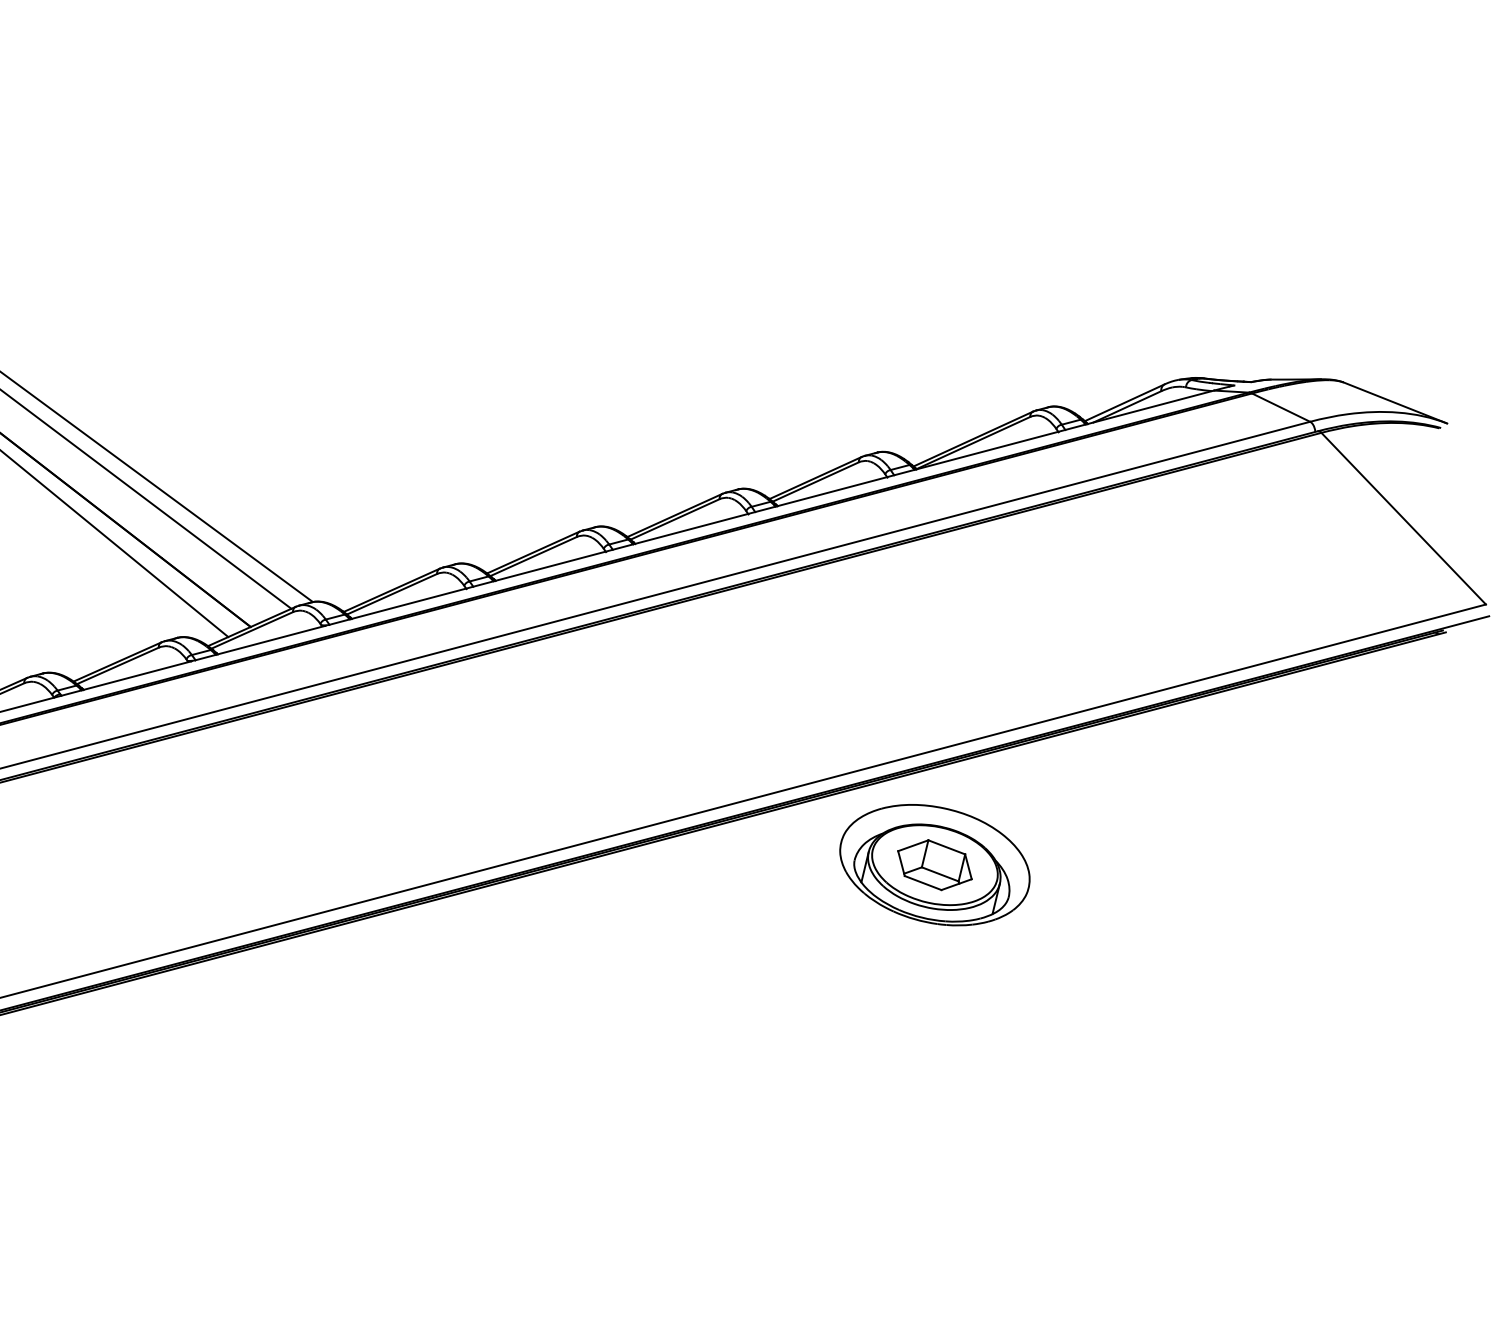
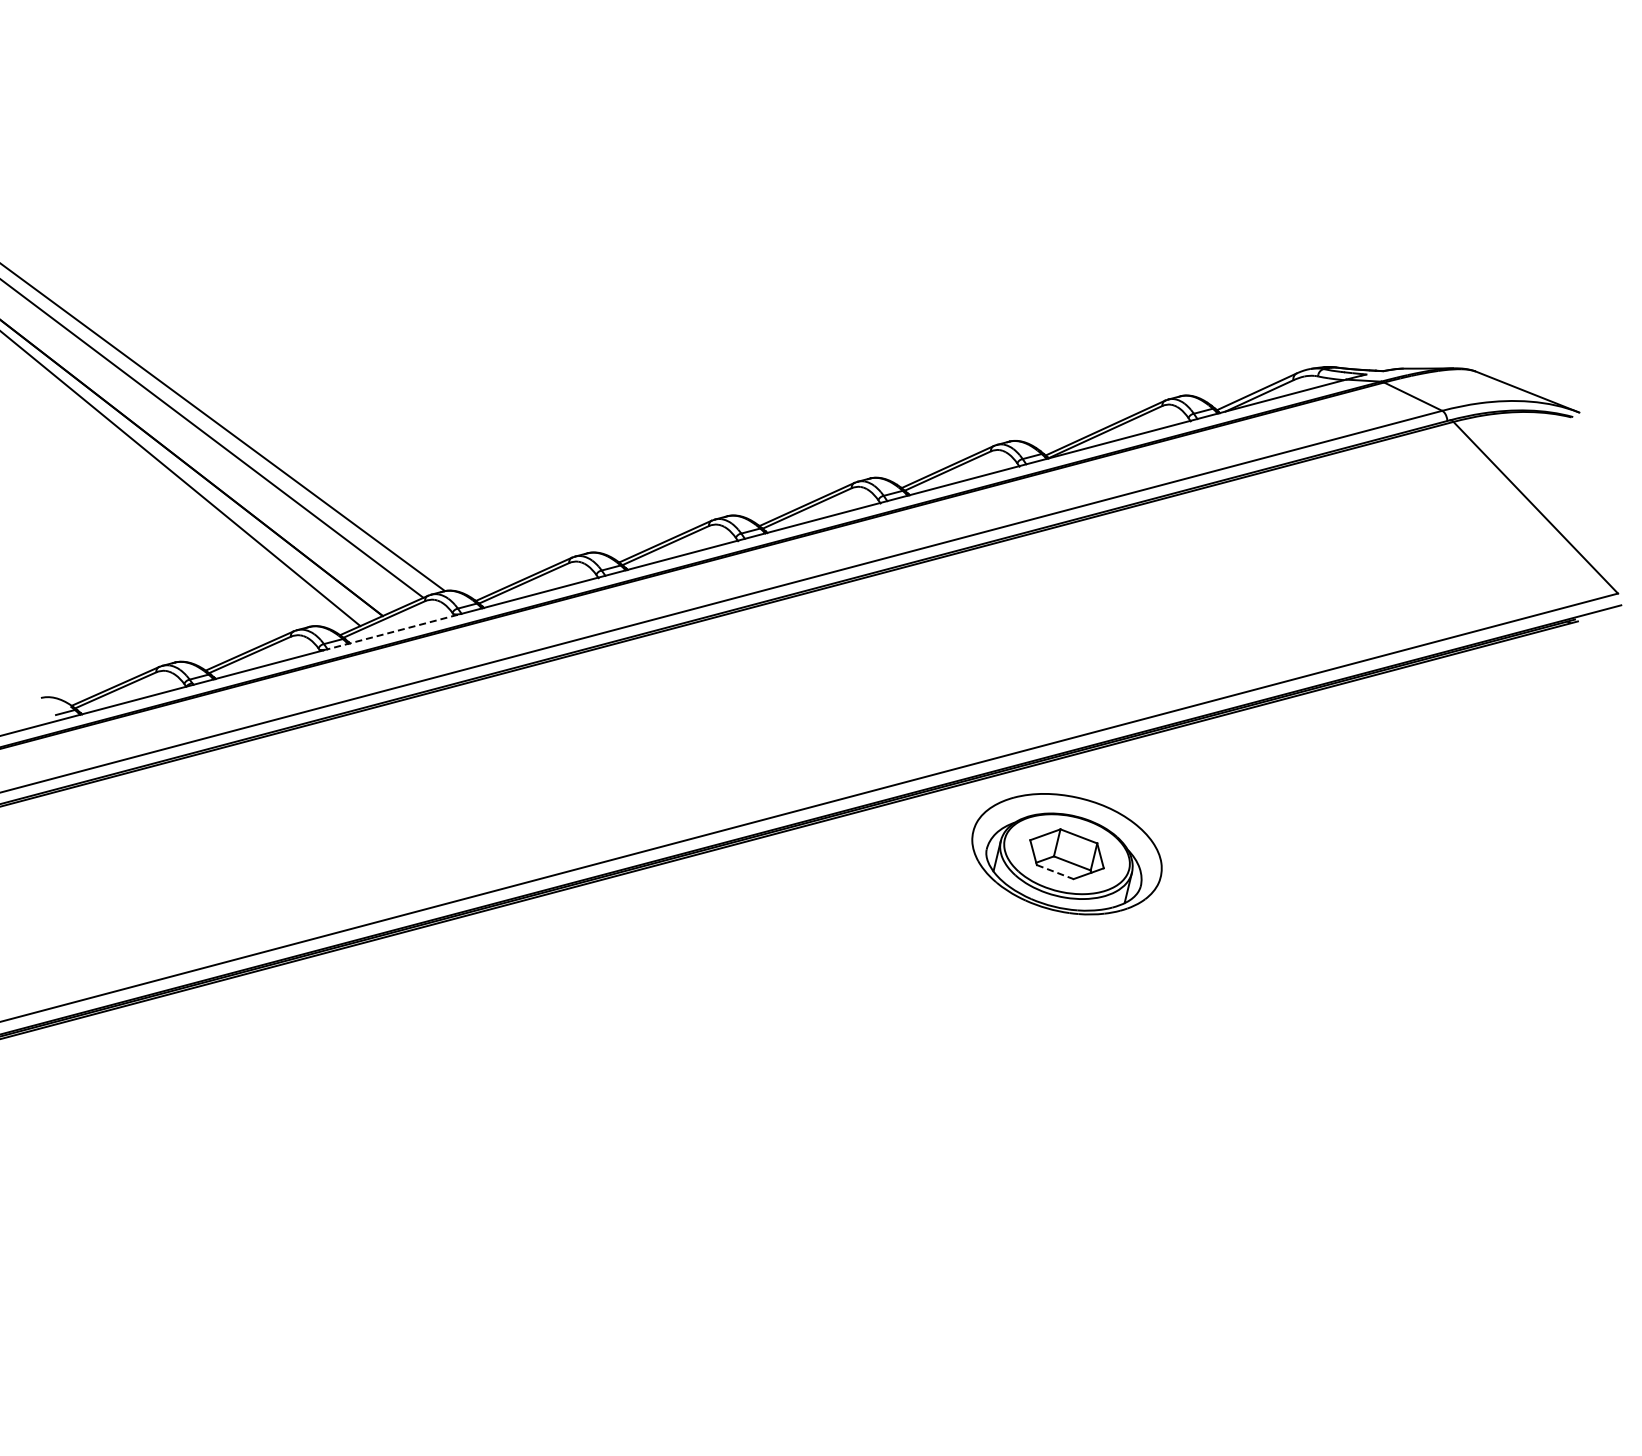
line: (260, 643) -> (392, 632), solid -> dashed
line: (923, 883) -> (1055, 872), solid -> dashed

